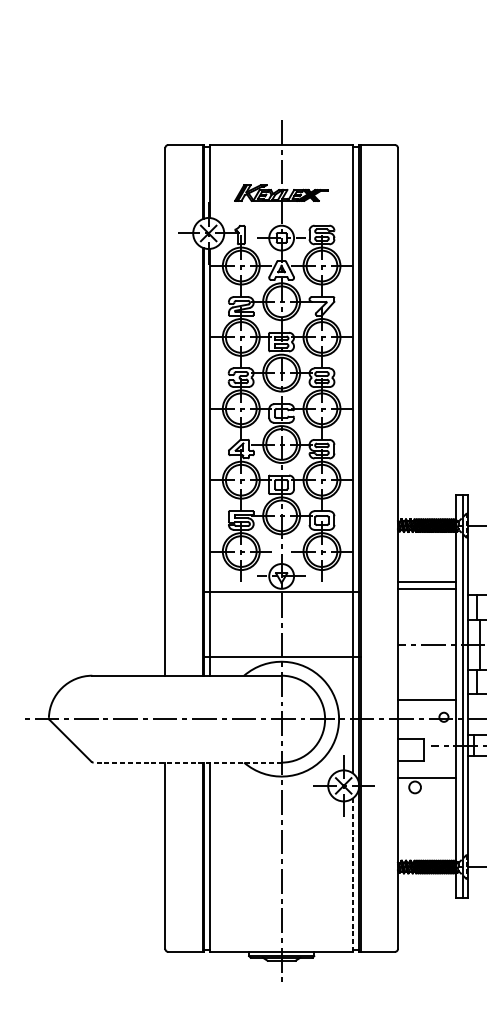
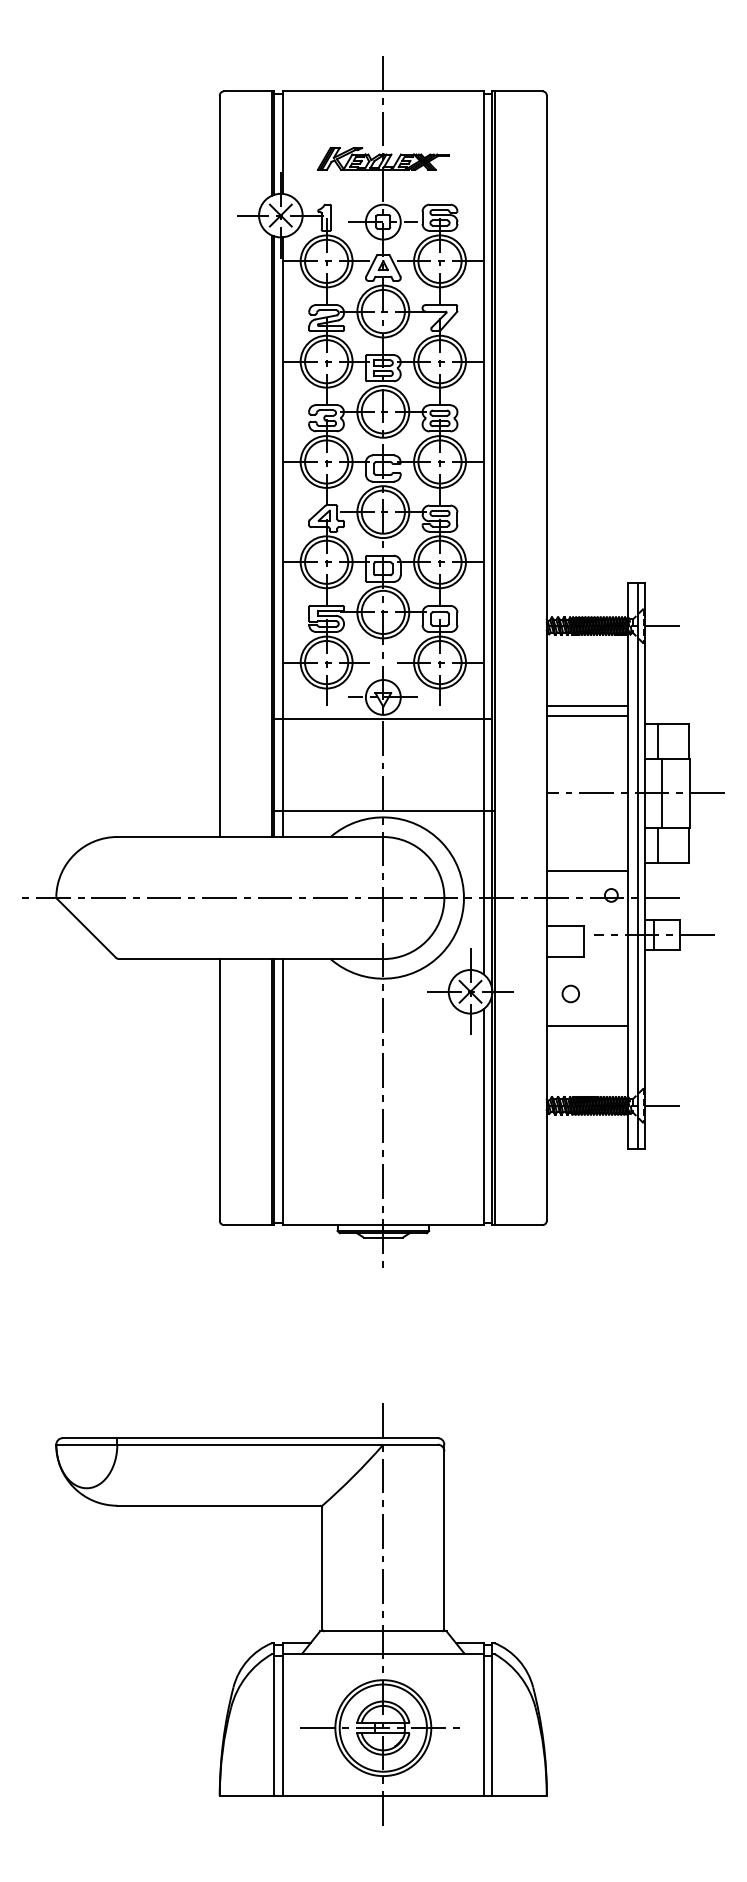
line: (187, 762) -> (250, 959), dashed -> solid
line: (426, 778) -> (587, 1026), moved
line: (352, 875) -> (483, 1117), dashed -> solid

